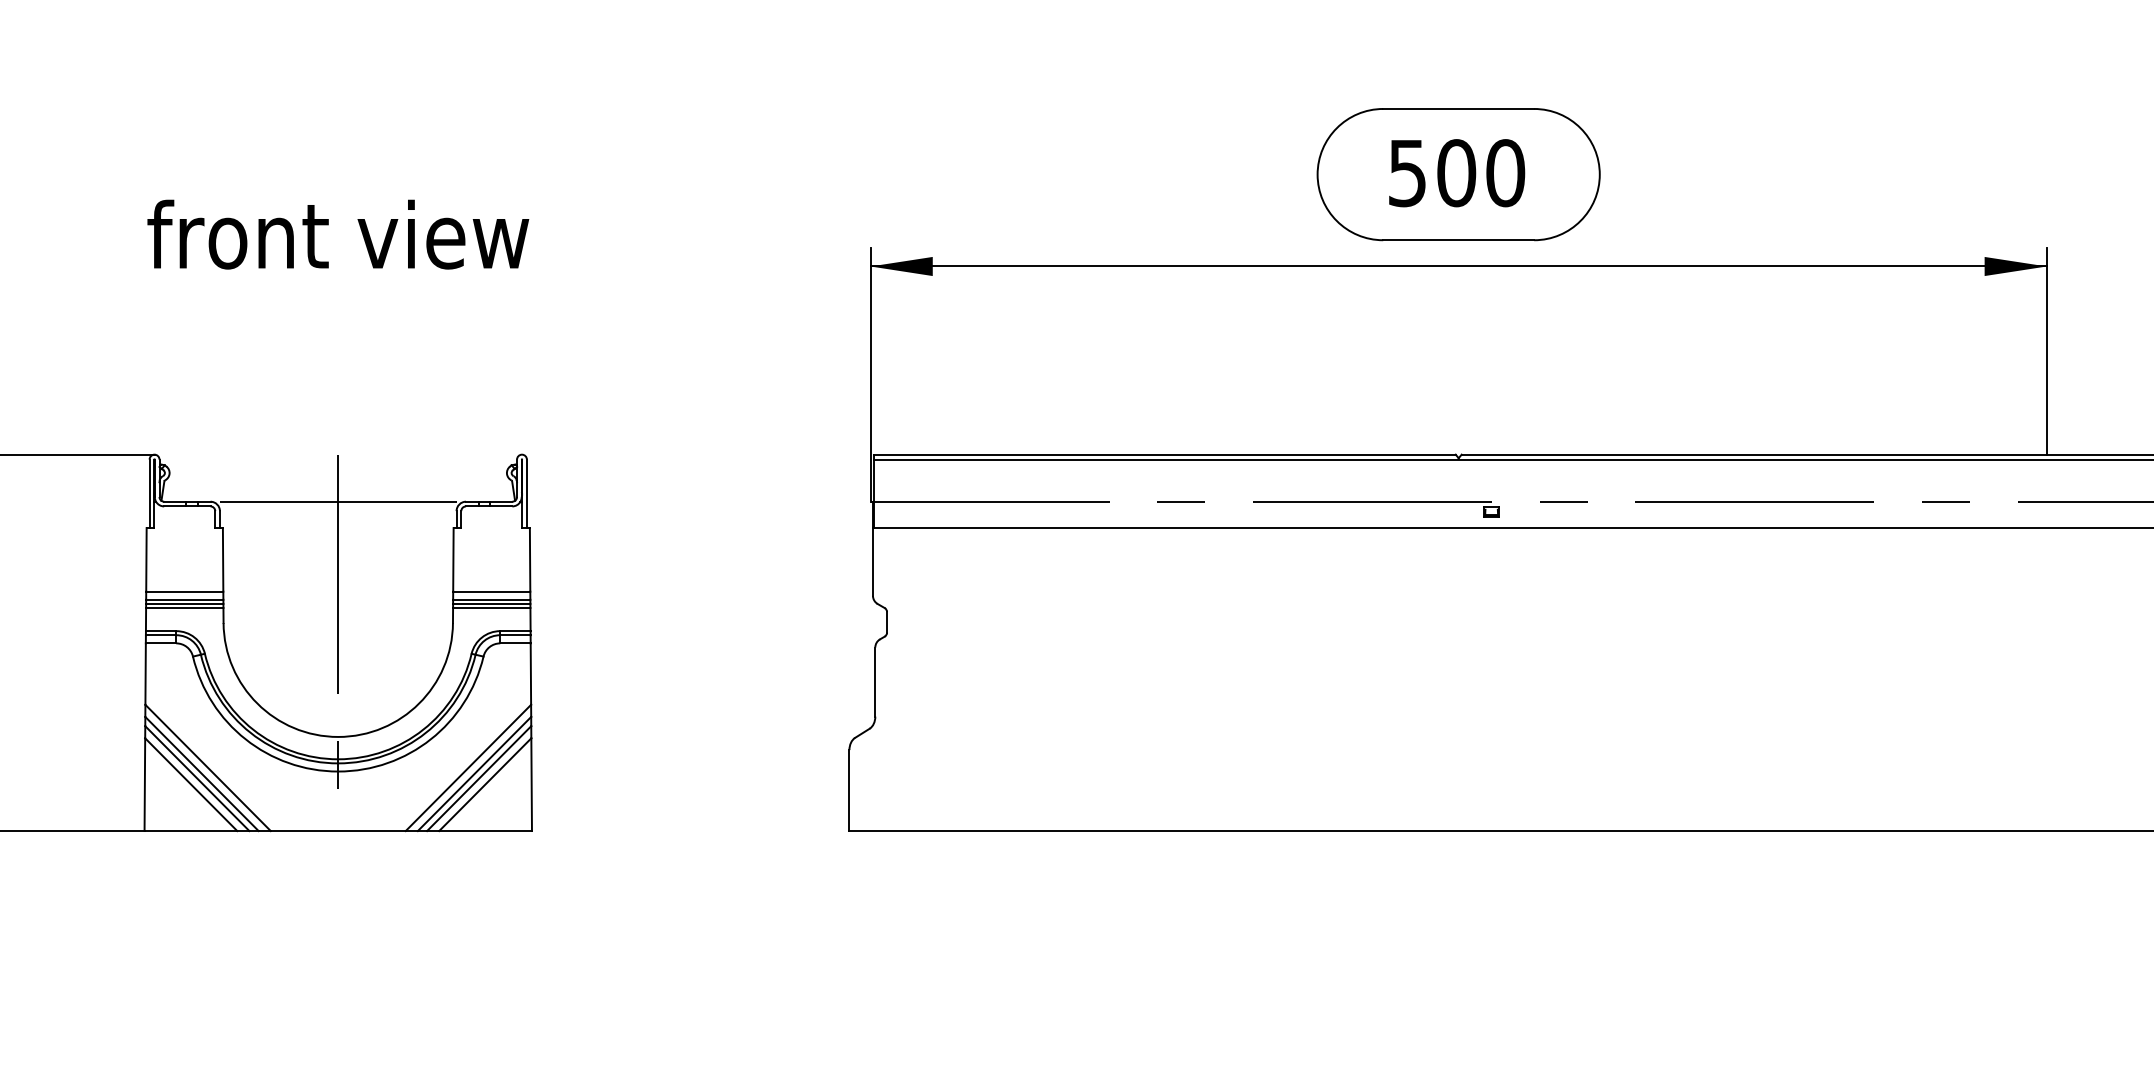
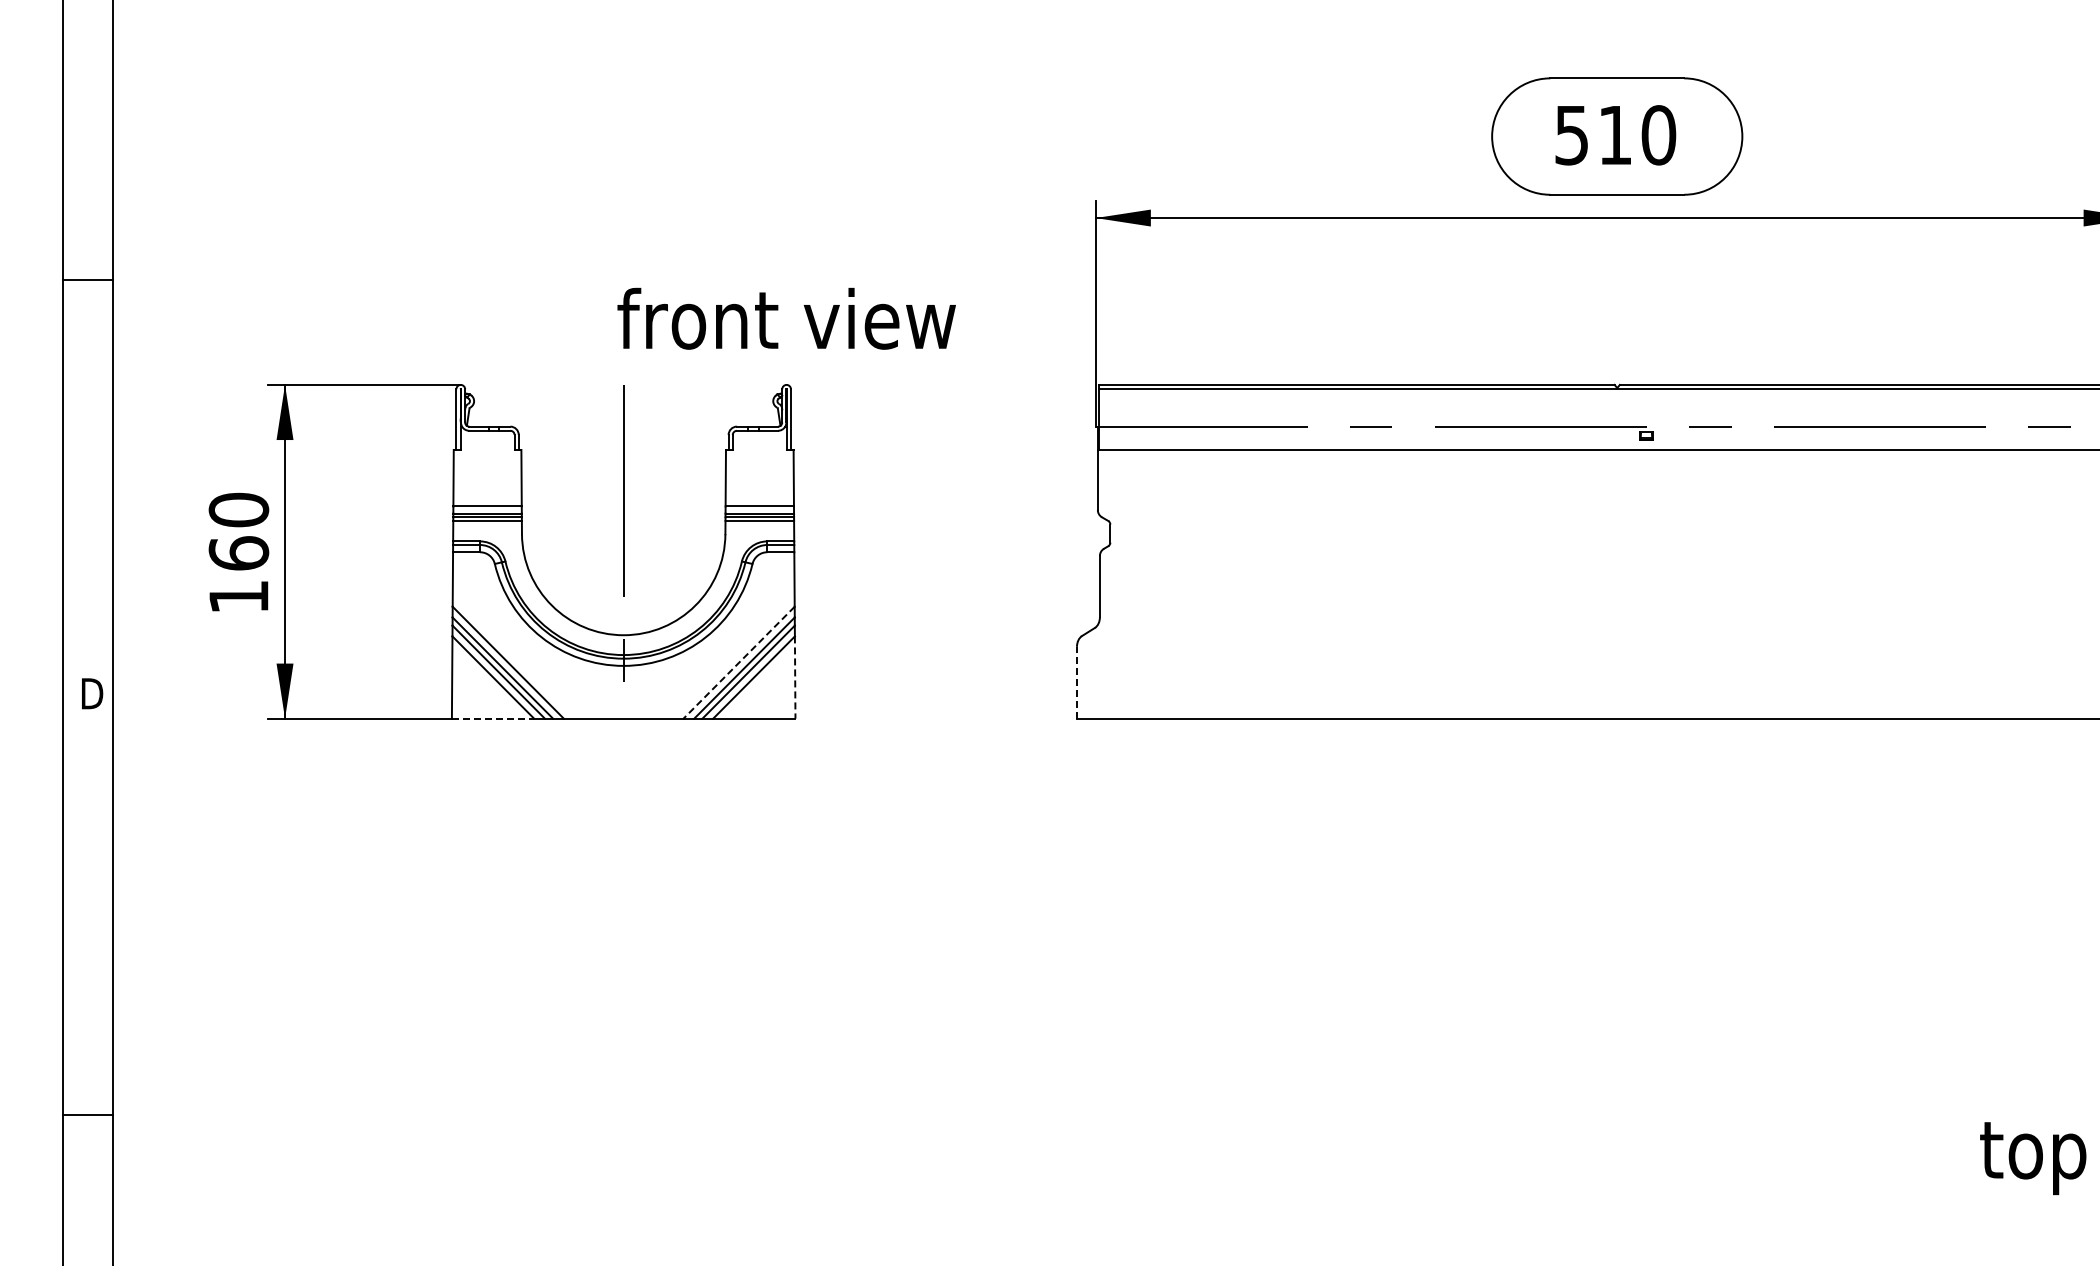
text: (1456, 173) -> (1615, 135), 500 -> 510
text: (338, 234) -> (786, 318), moved
line: (338, 501) -> (623, 426), removed
line: (468, 767) -> (739, 662), solid -> dashed
line: (532, 785) -> (795, 678), solid -> dashed
line: (848, 790) -> (1076, 682), solid -> dashed
line: (191, 830) -> (493, 718), solid -> dashed

